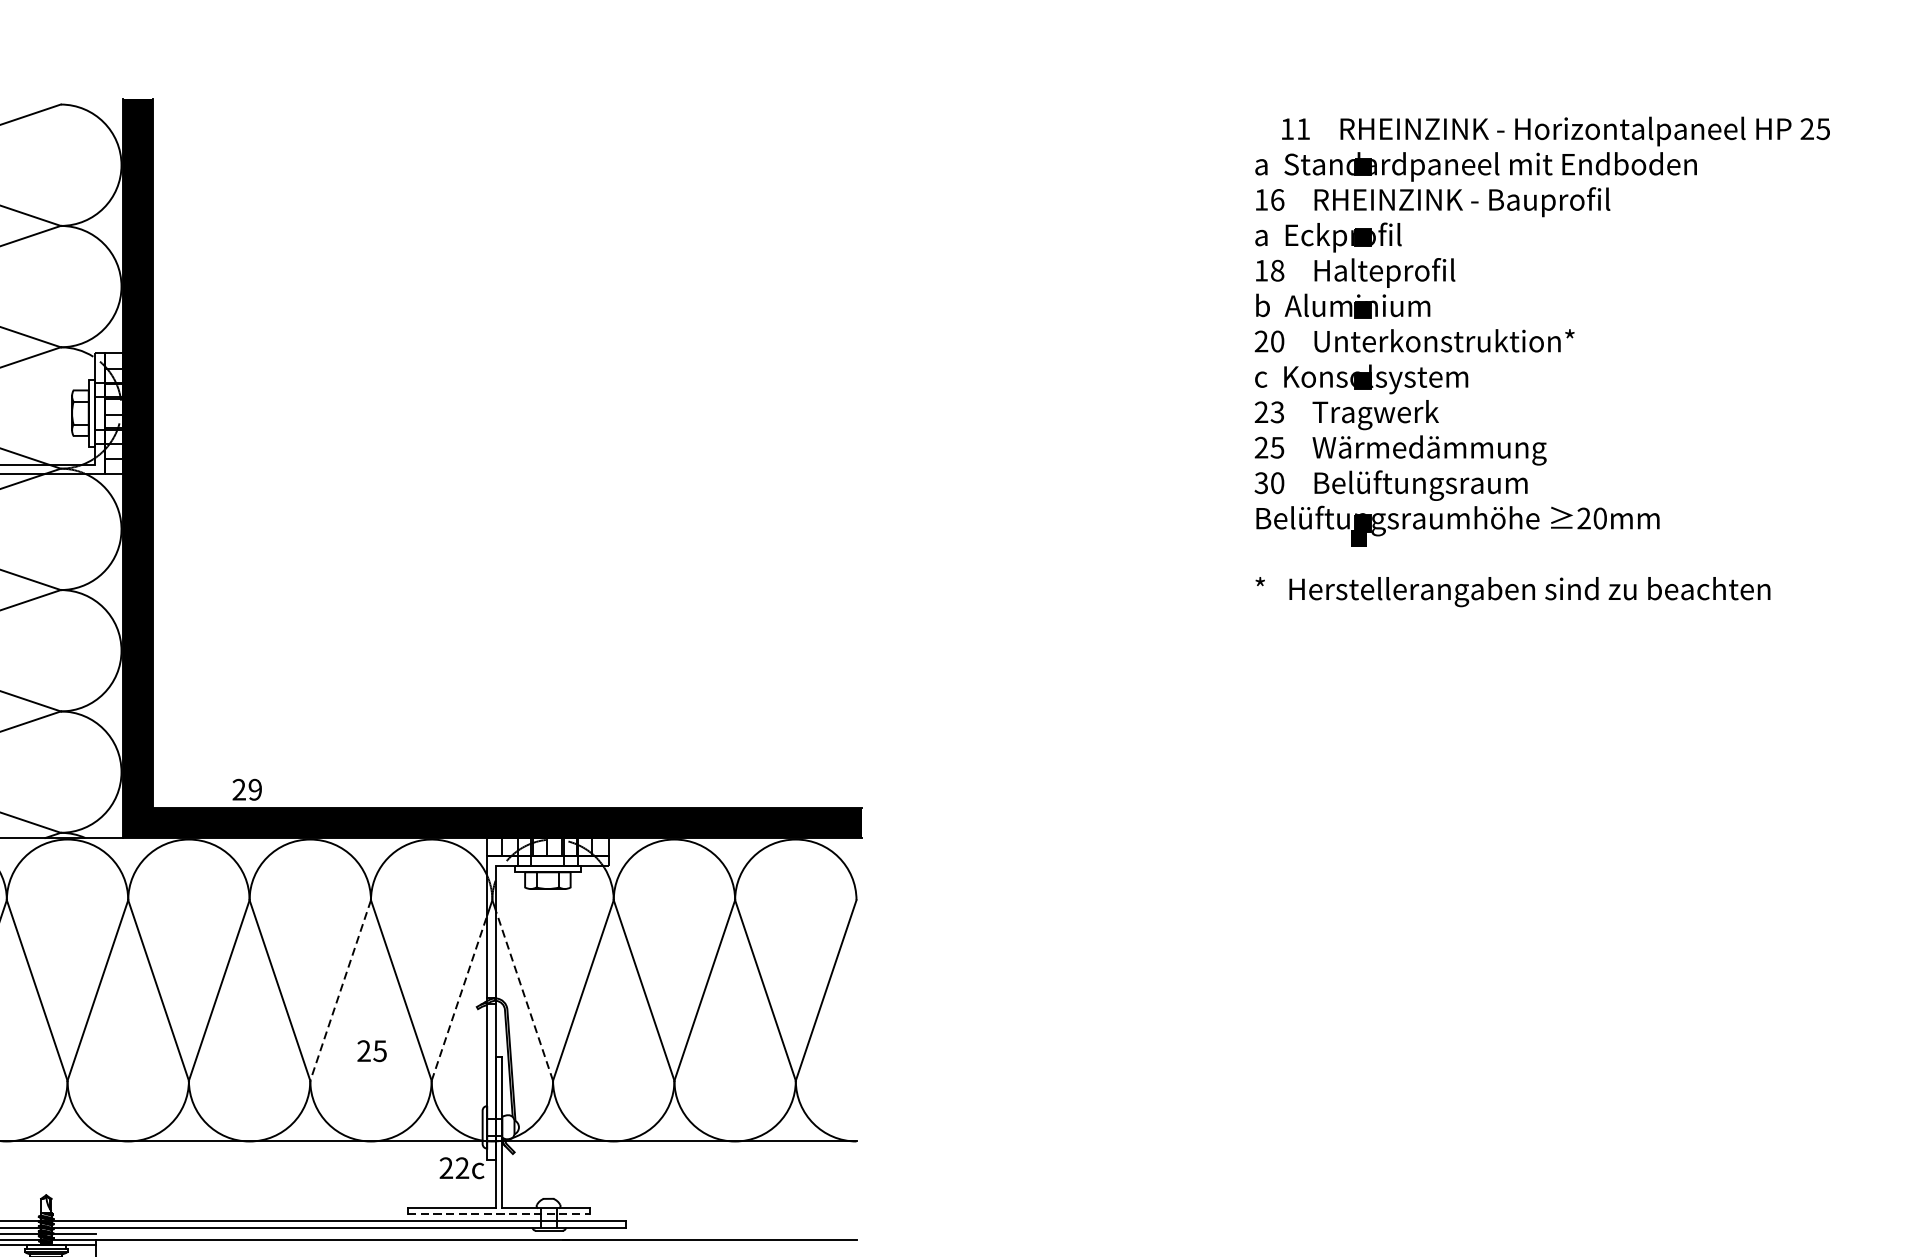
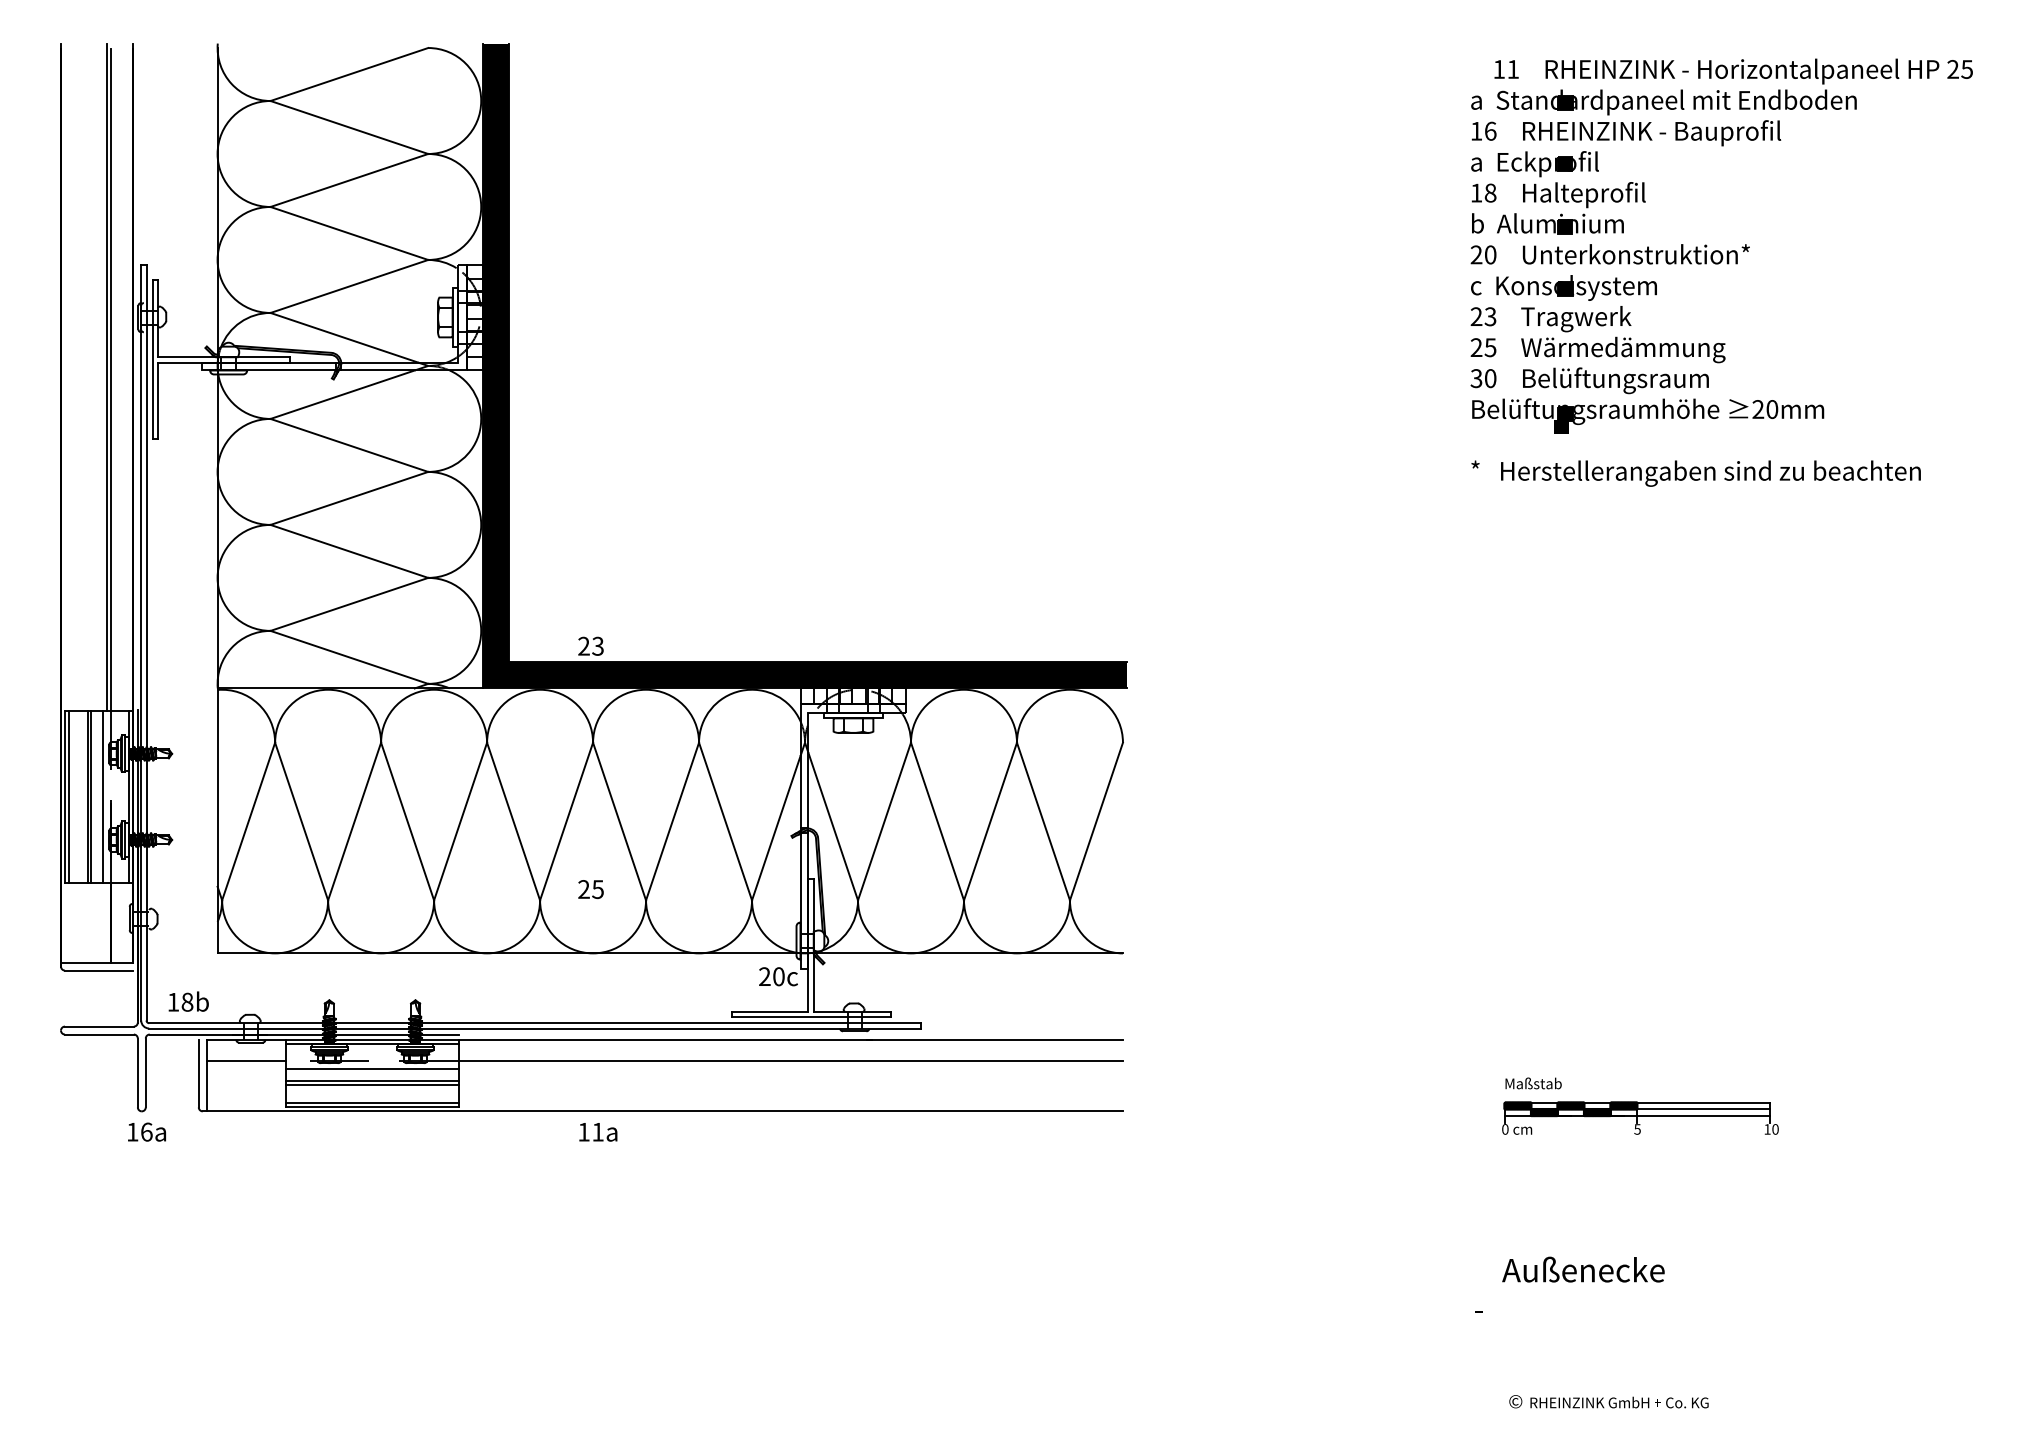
text: (254, 789) -> (597, 646), 29 -> 23
line: (340, 991) -> (672, 822), dashed -> solid
line: (524, 996) -> (833, 826), dashed -> solid
line: (459, 997) -> (776, 827), dashed -> solid
text: (371, 1051) -> (590, 889), moved
text: (461, 1167) -> (778, 976), 22c -> 20c
line: (499, 1214) -> (811, 1017), dashed -> solid

